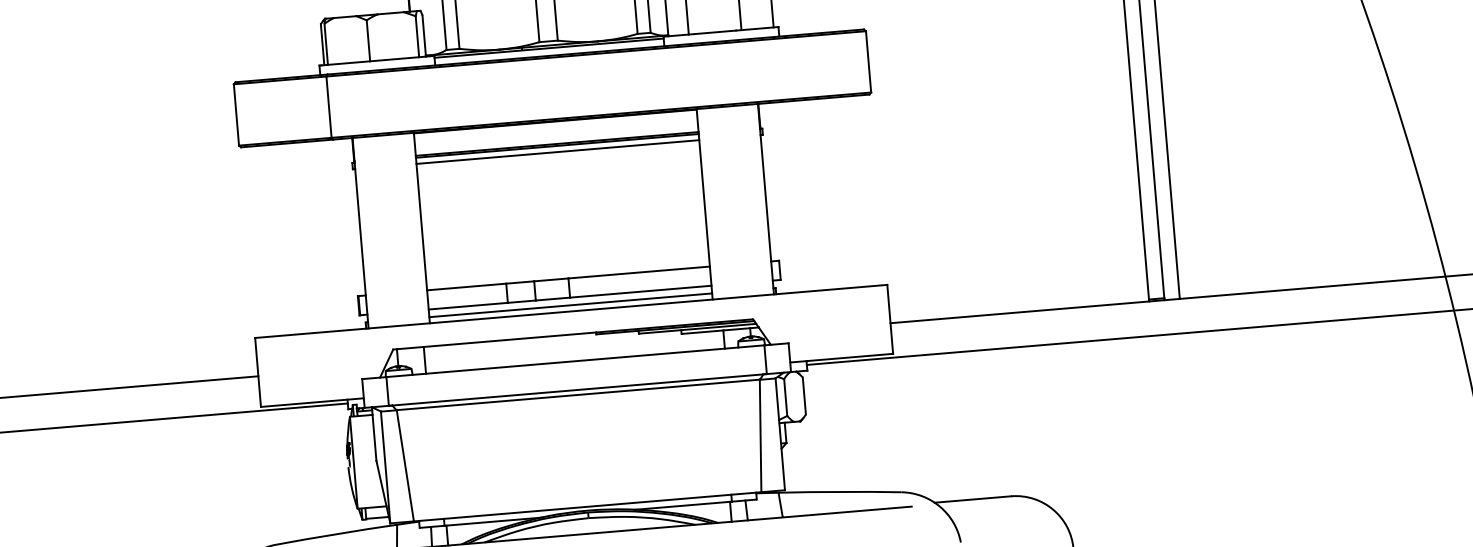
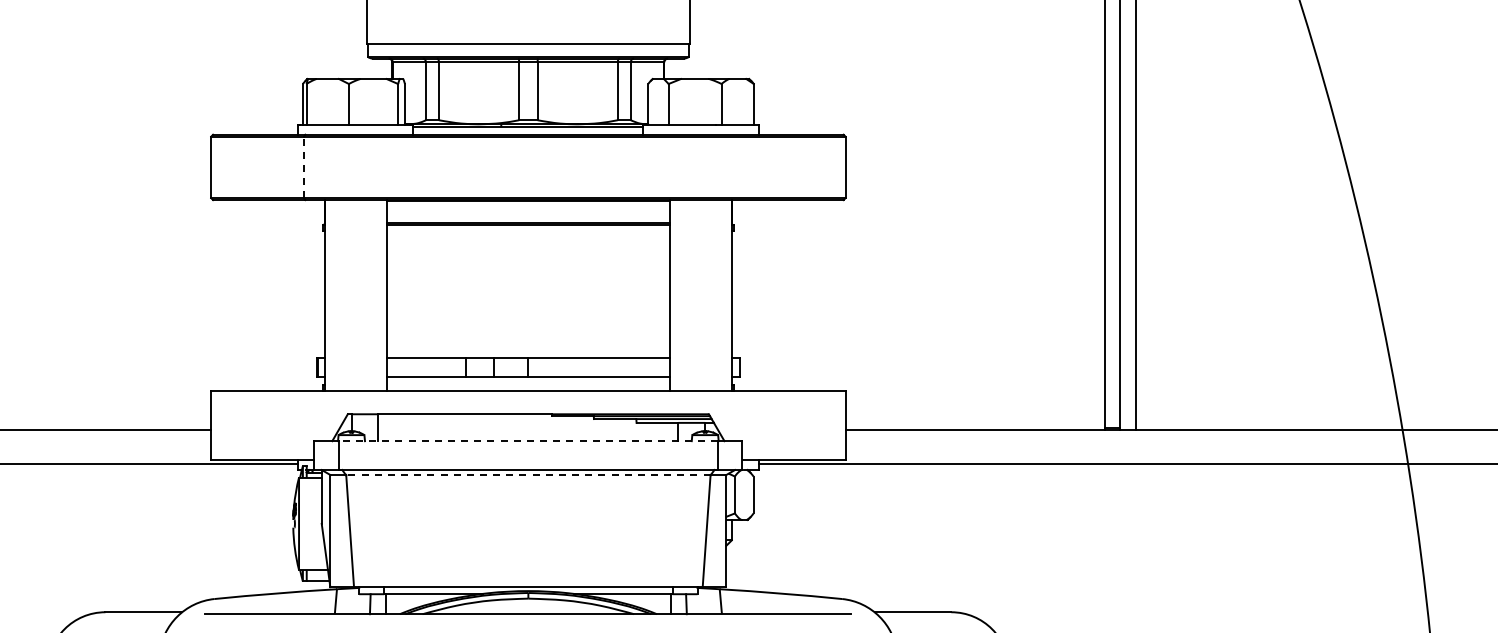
line: (329, 107) -> (304, 167), solid -> dashed
line: (558, 152) -> (528, 231), removed
line: (570, 305) -> (528, 385), removed
line: (575, 361) -> (528, 441), solid -> dashed
line: (577, 394) -> (527, 474), solid -> dashed

